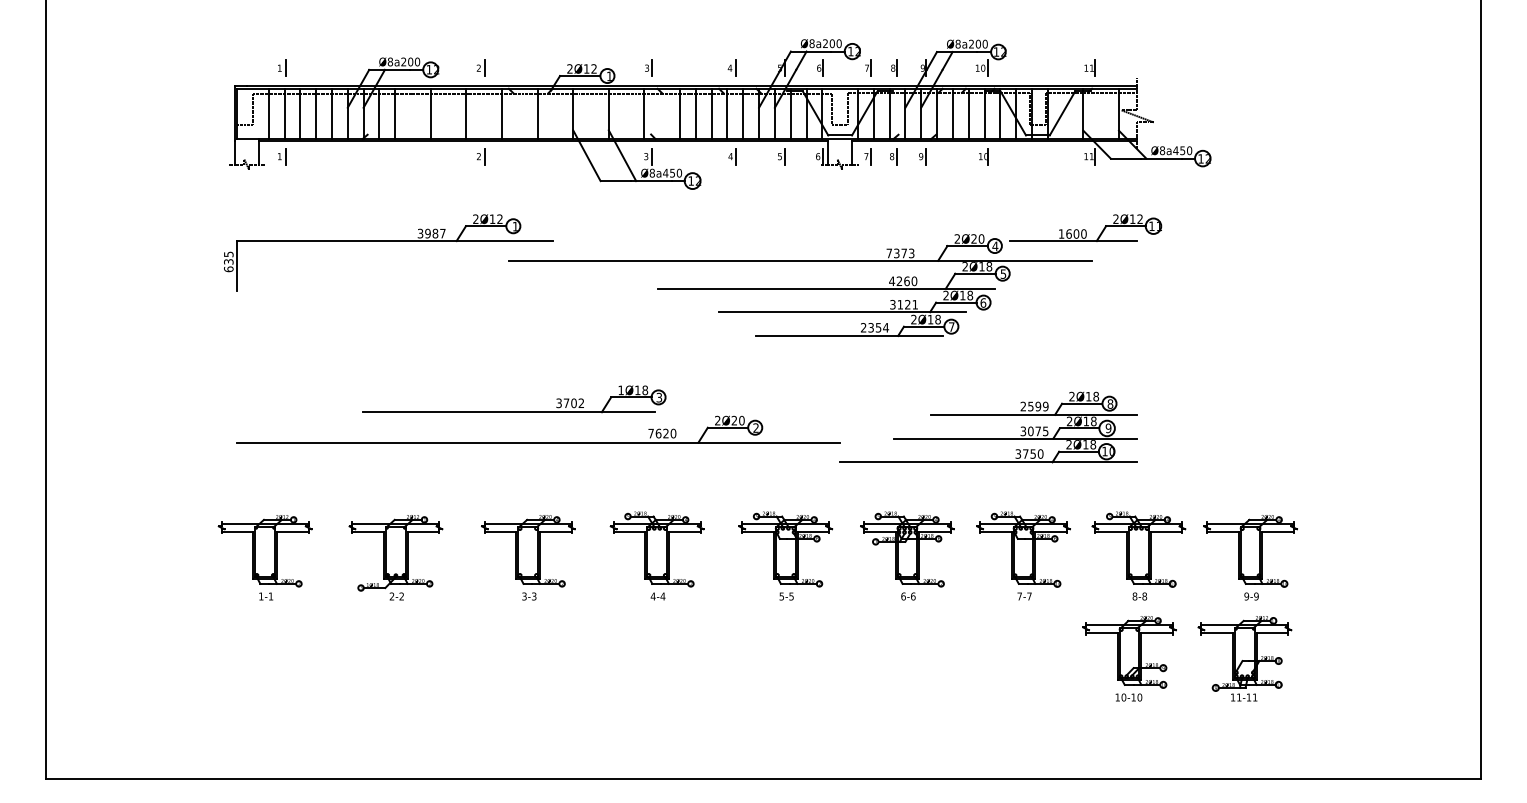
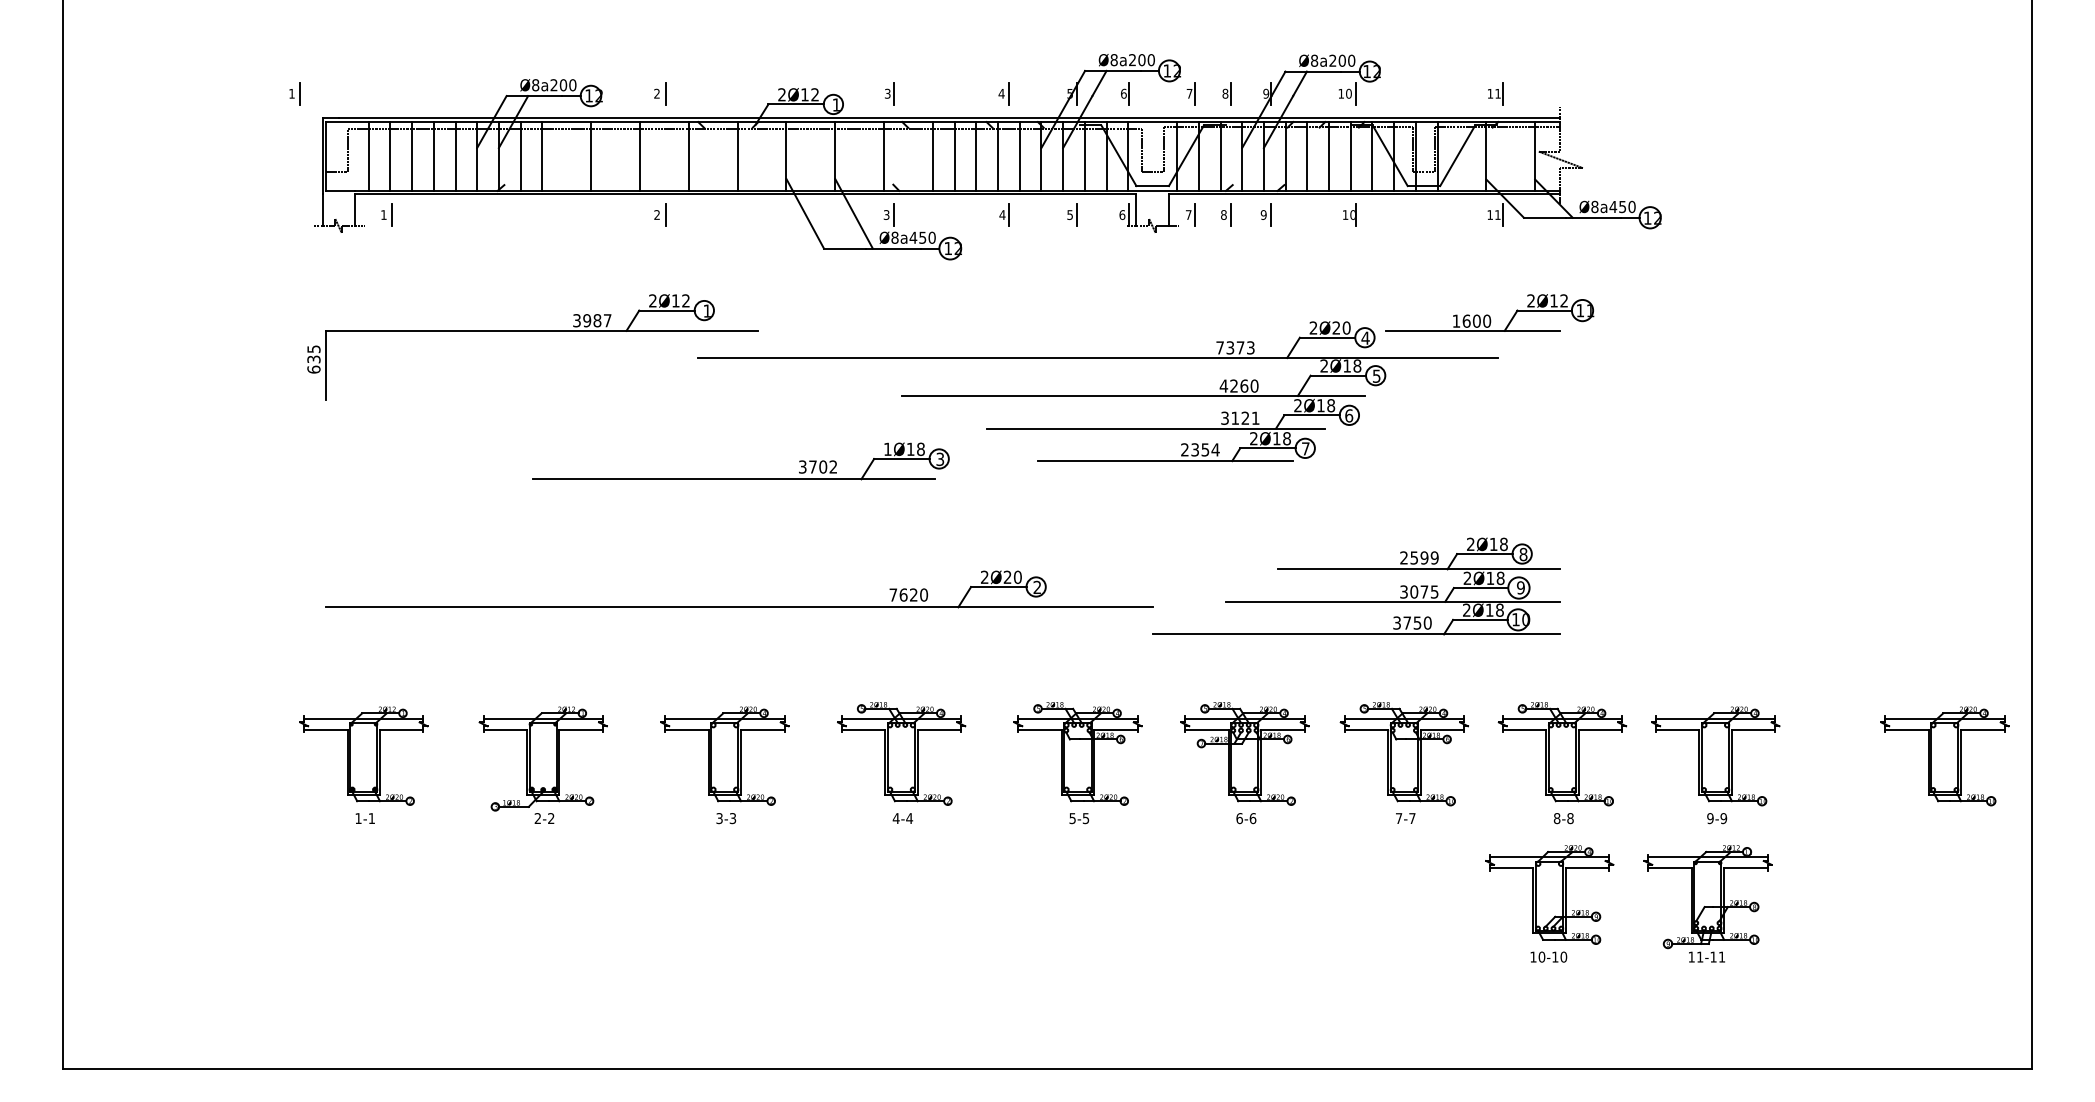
part: (282, 67) -> (295, 92), moved
part: (514, 411) -> (741, 478), moved
part: (1417, 551) -> (1944, 756), added

